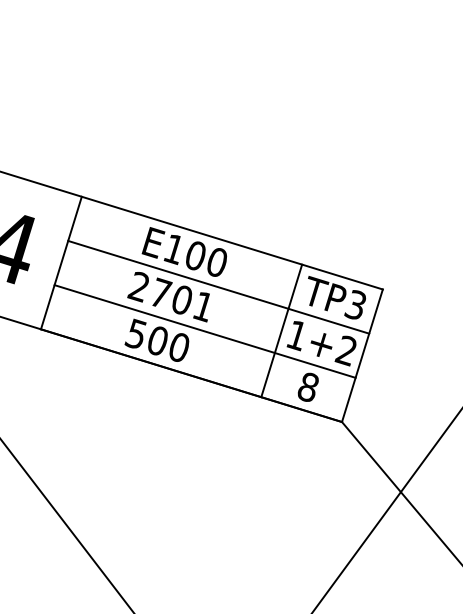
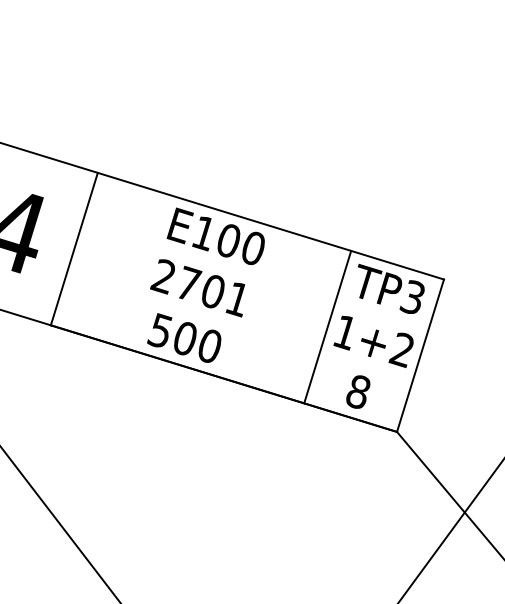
line: (218, 286) -> (255, 276), removed
line: (204, 331) -> (238, 327), removed

